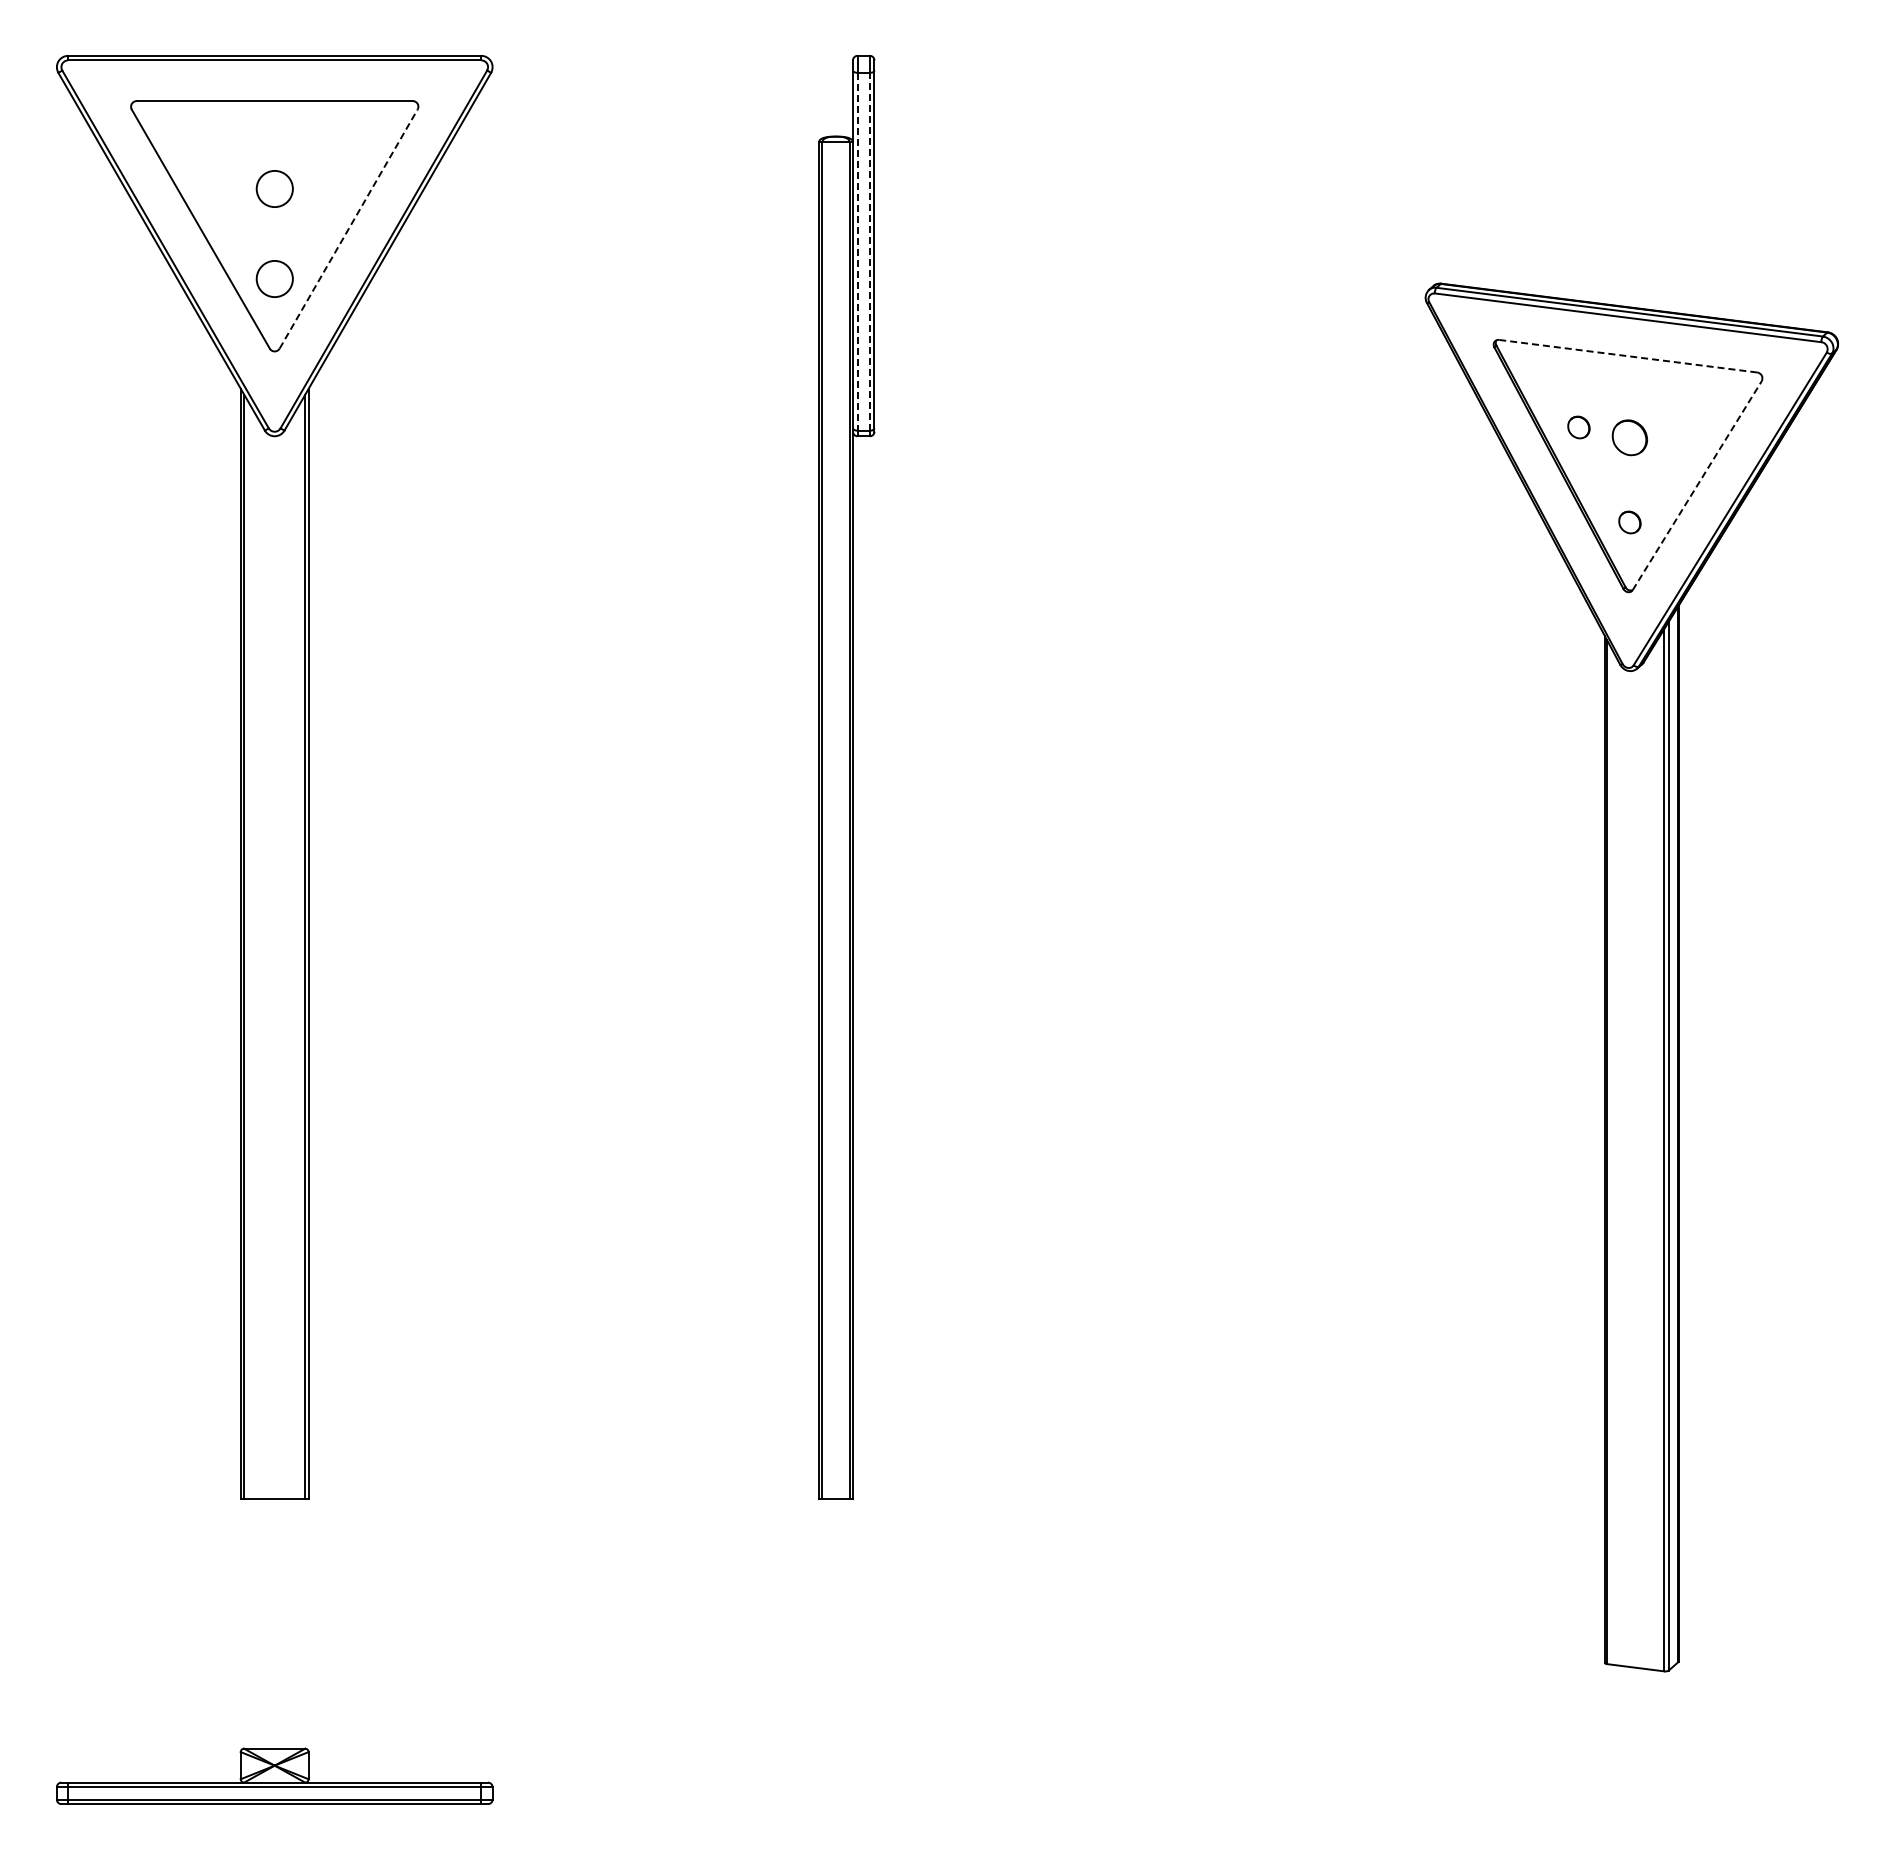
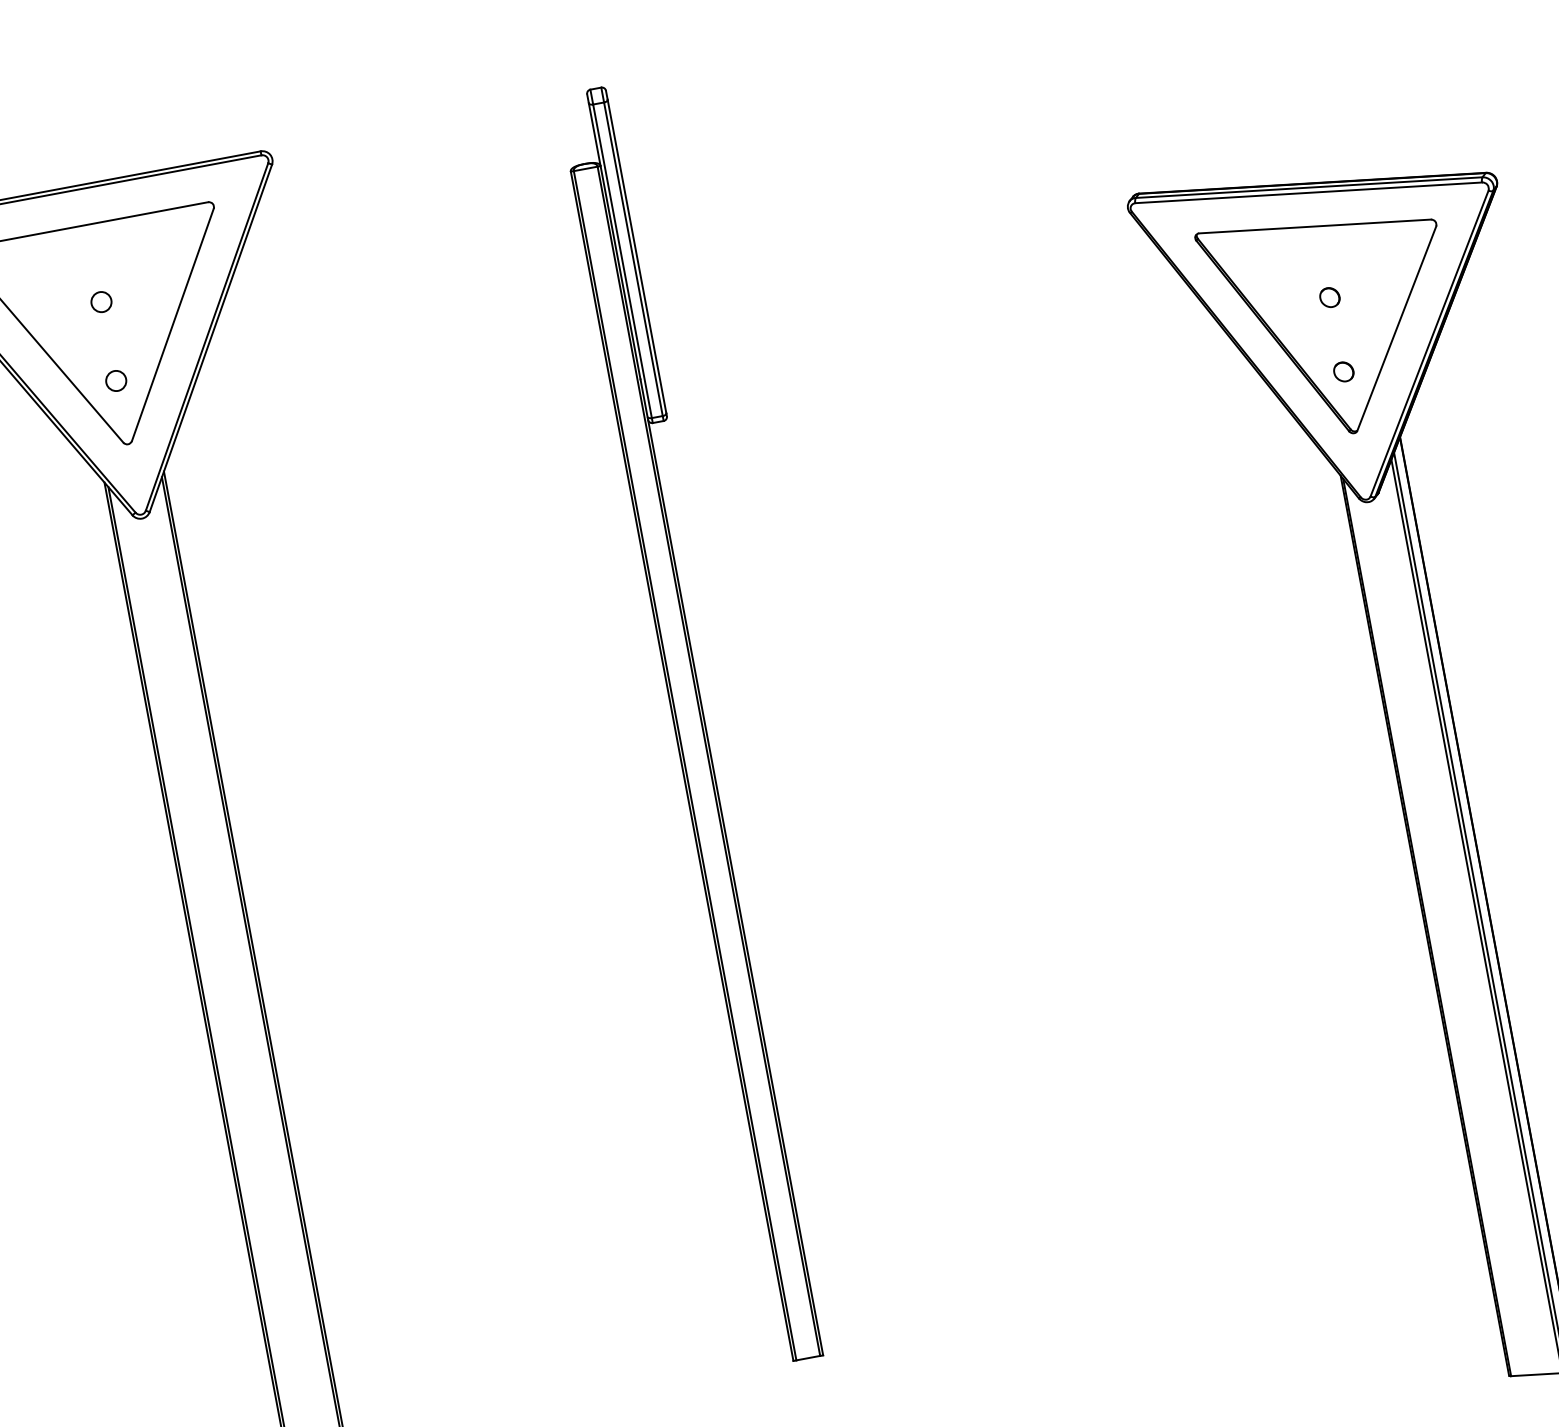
circle: (274, 189) -> (101, 302), size x0.62
line: (348, 228) -> (172, 324), dashed -> solid
line: (857, 251) -> (622, 261), dashed -> solid
line: (869, 251) -> (632, 259), dashed -> solid
circle: (274, 279) -> (116, 381), size x0.62
line: (1627, 356) -> (1314, 226), dashed -> solid
part: (1578, 427) -> (1283, 297), removed
part: (1629, 437) -> (1329, 297), size x0.62
line: (1697, 485) -> (1397, 328), dashed -> solid

